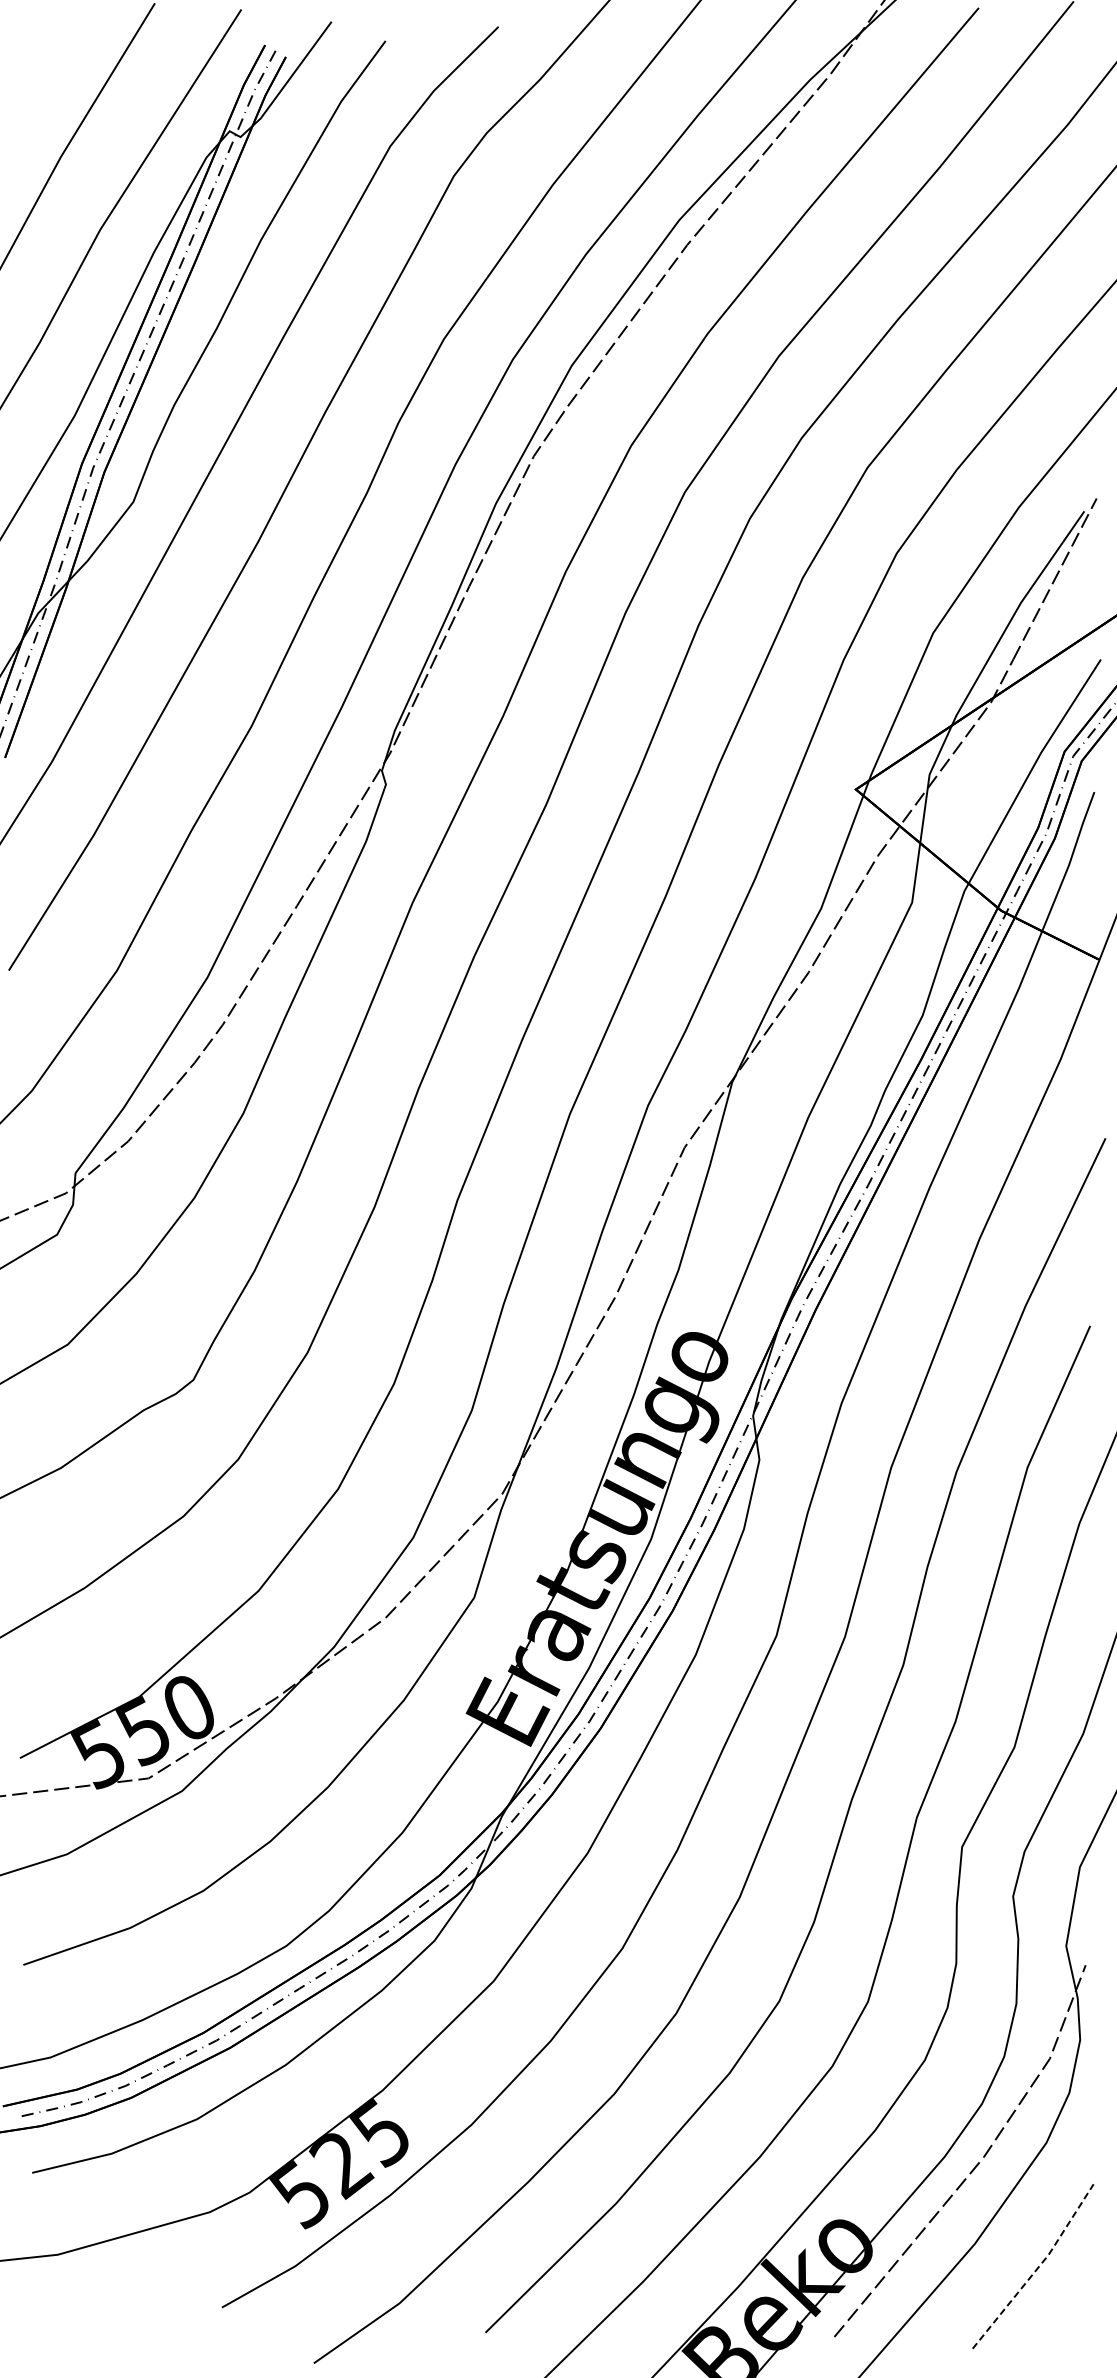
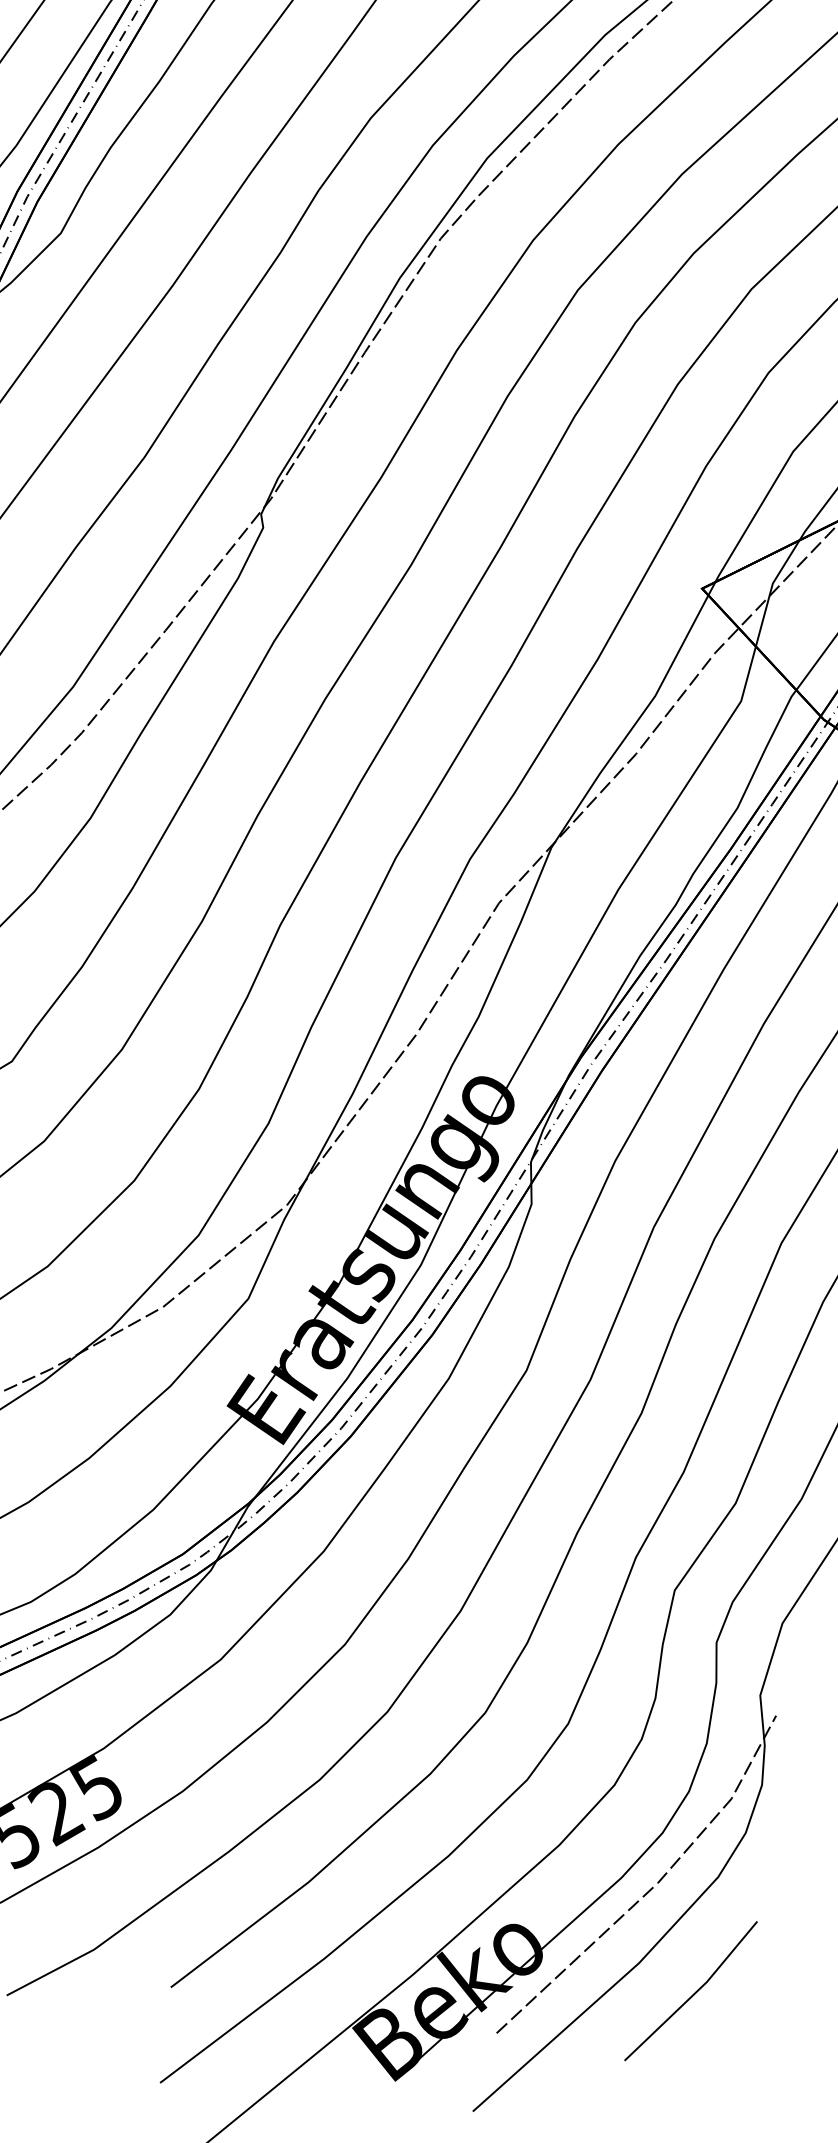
line: (1037, 2268) -> (694, 1993), dashed -> solid

